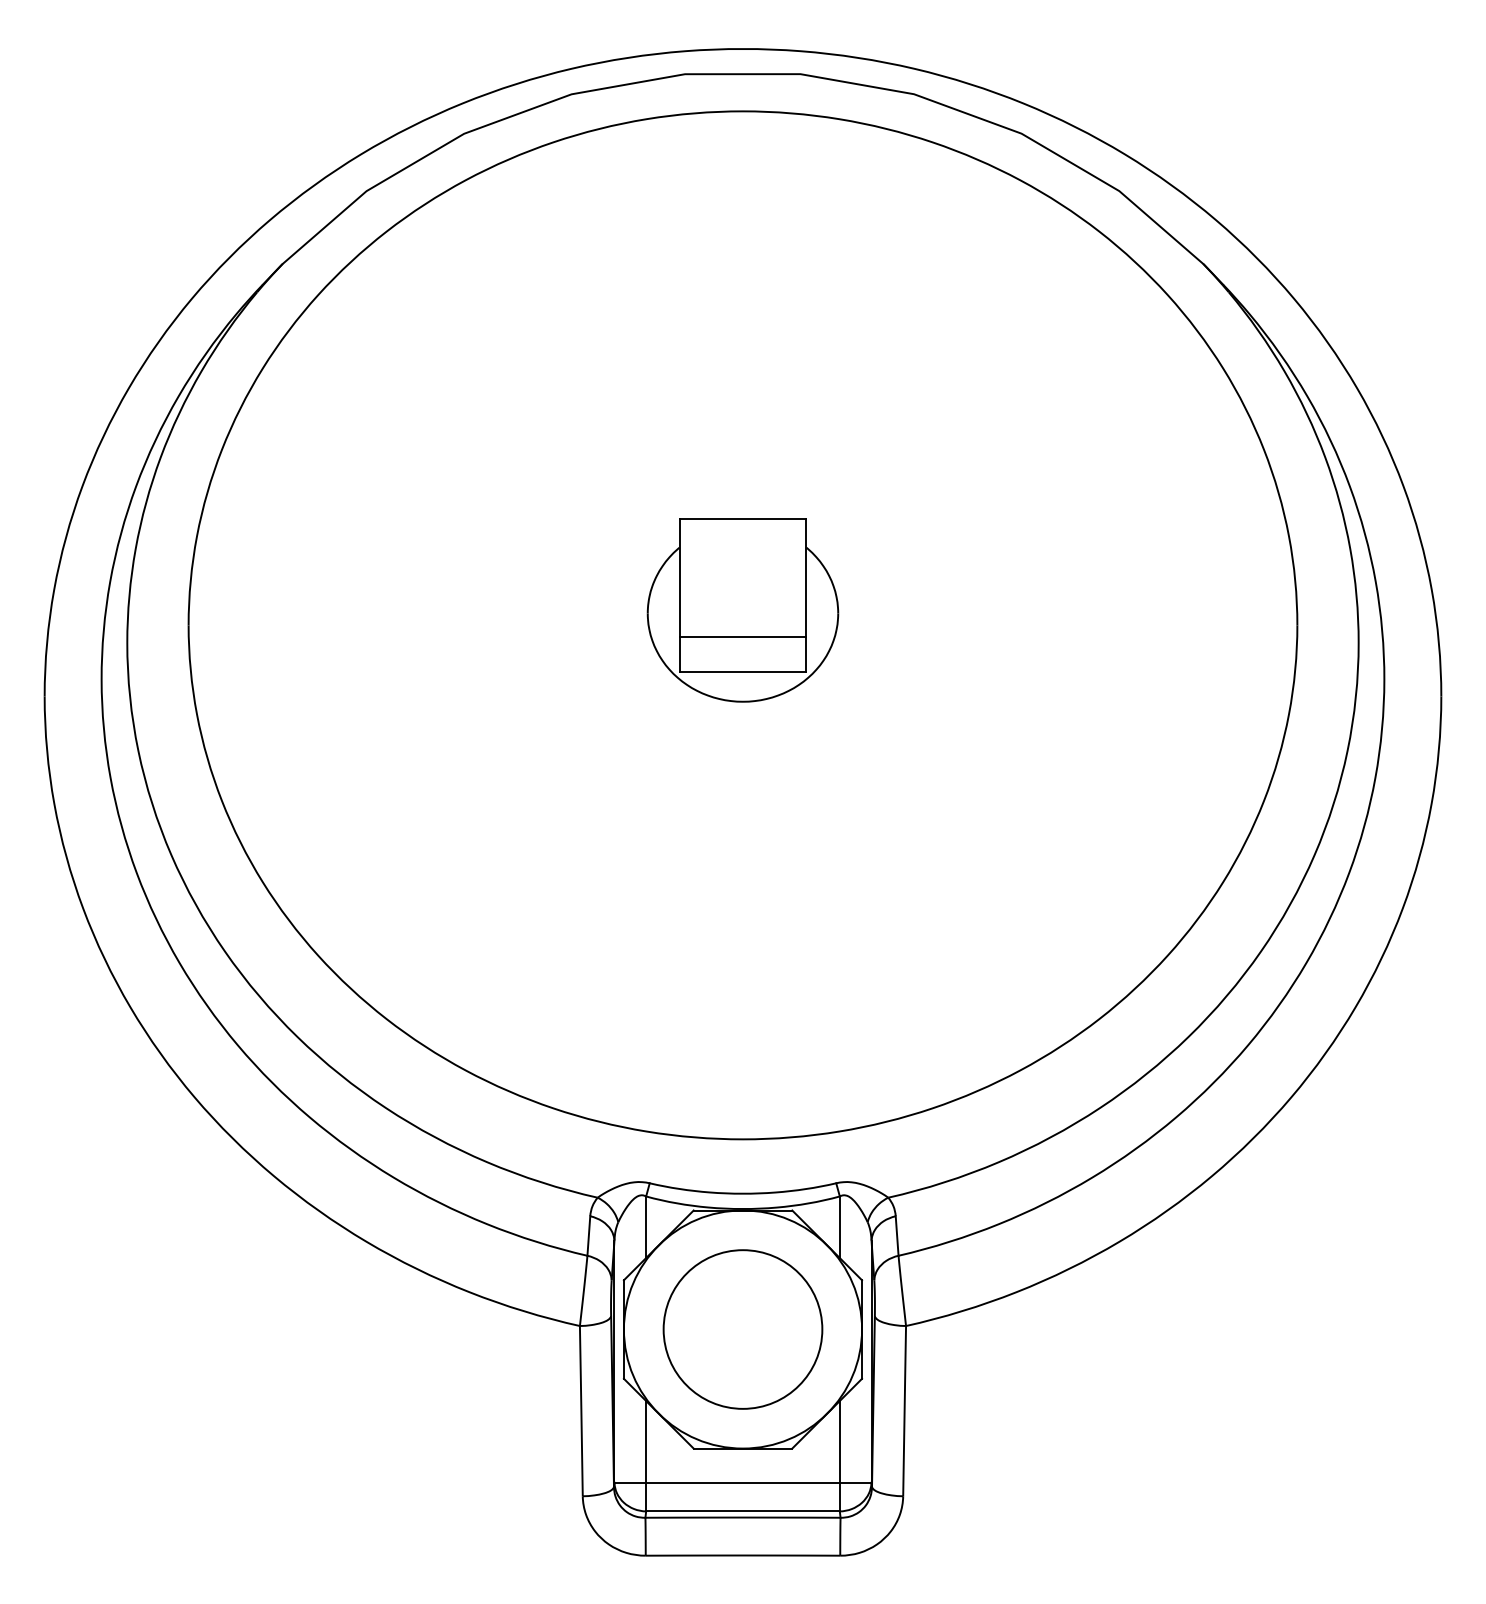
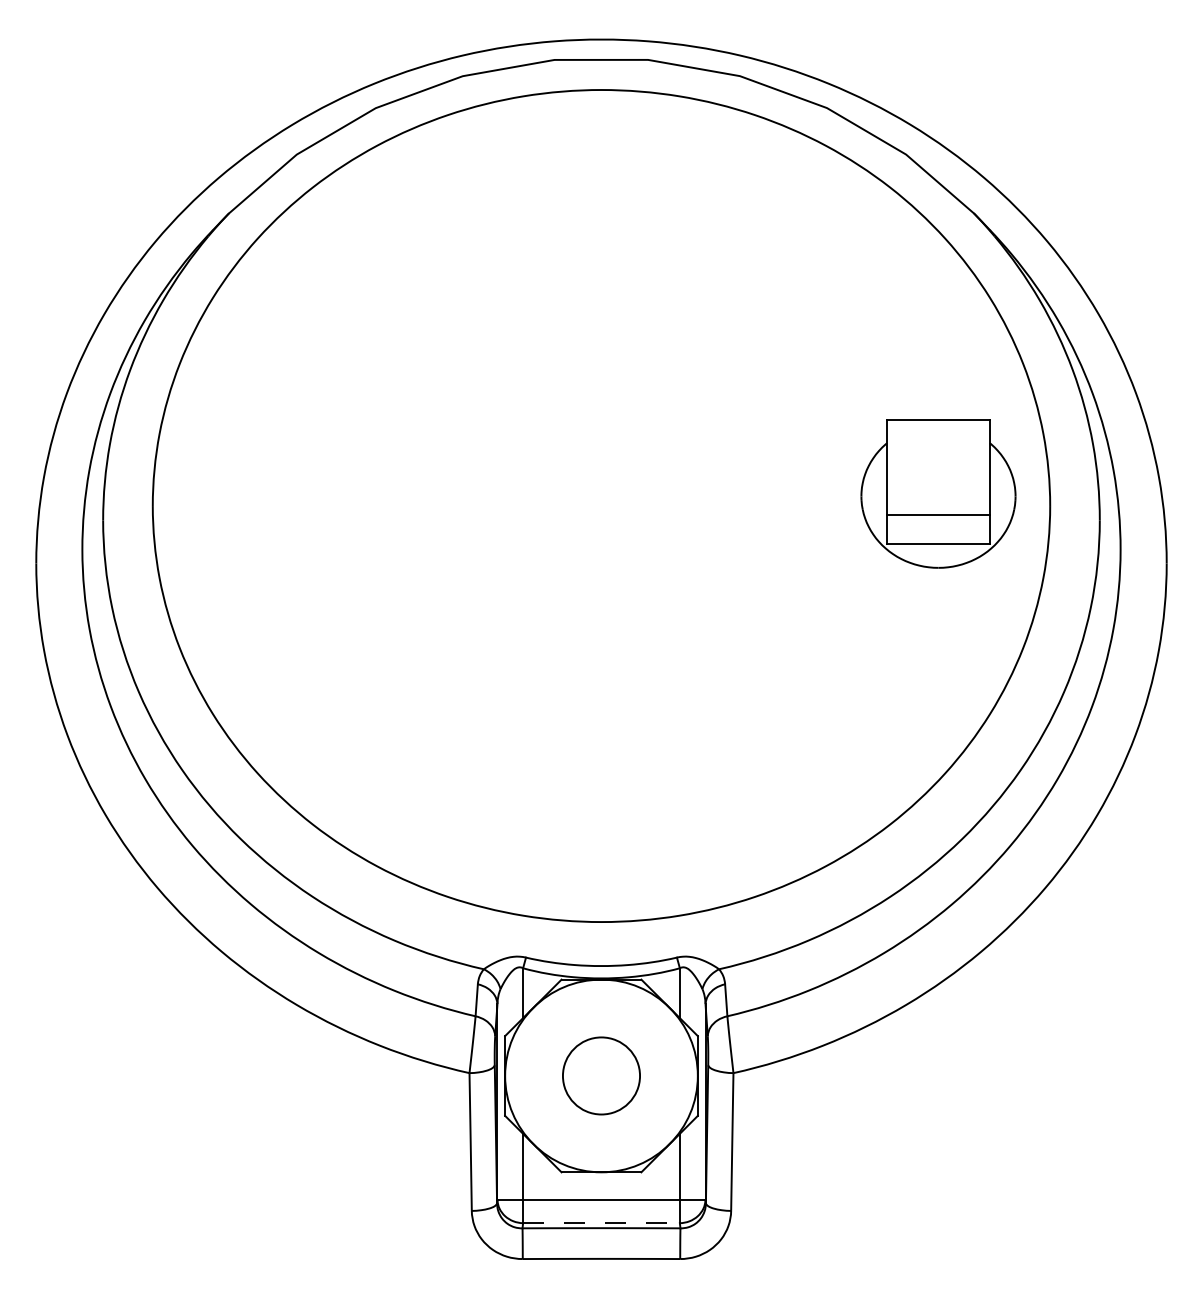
part: (743, 609) -> (938, 493), moved
circle: (743, 1328) -> (601, 1075), size x0.6
line: (744, 1511) -> (602, 1223), solid -> dashed

